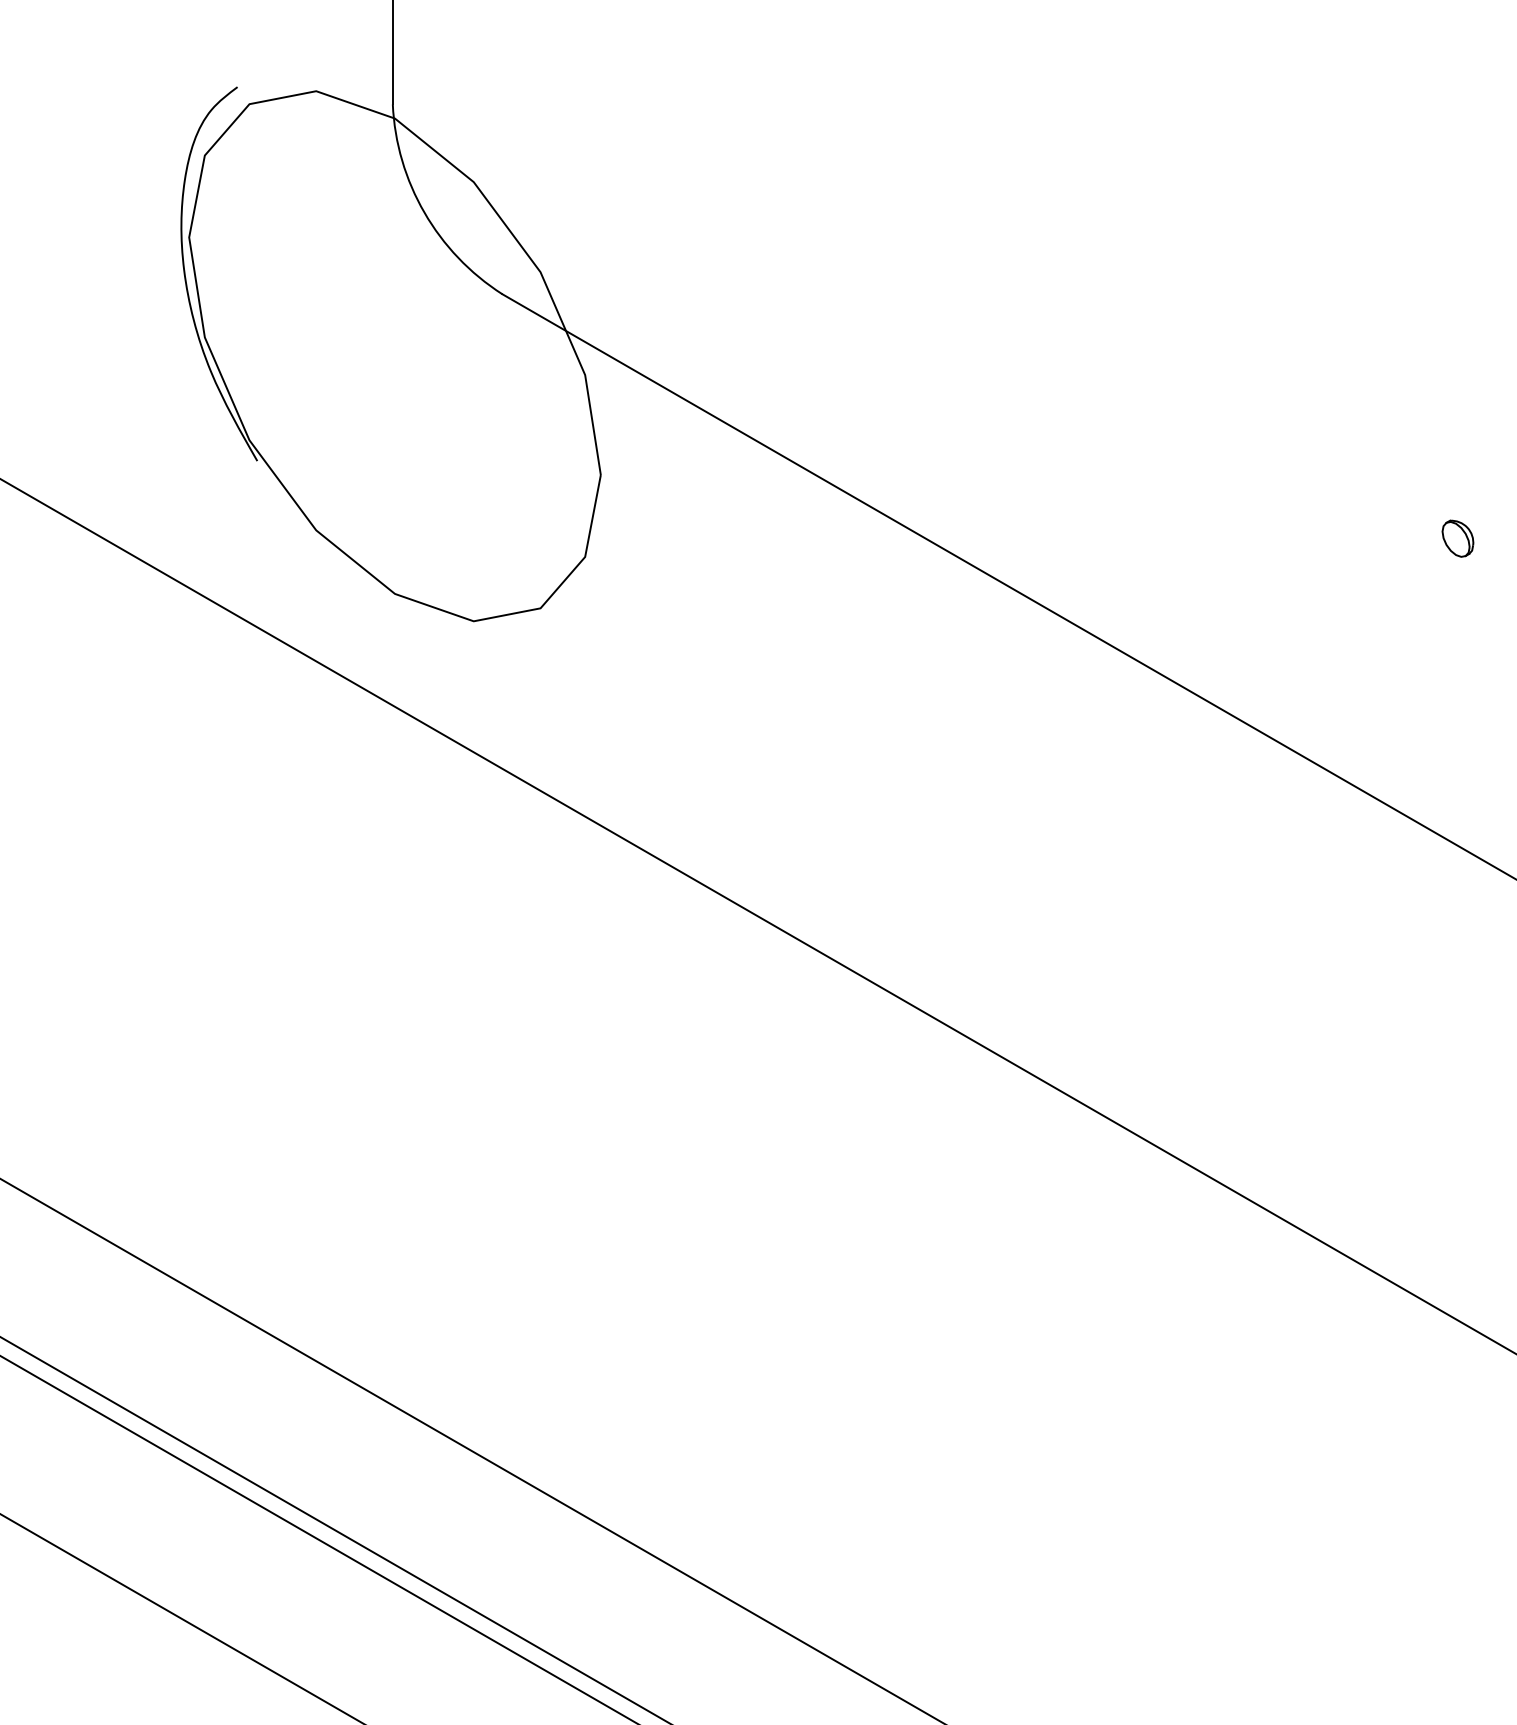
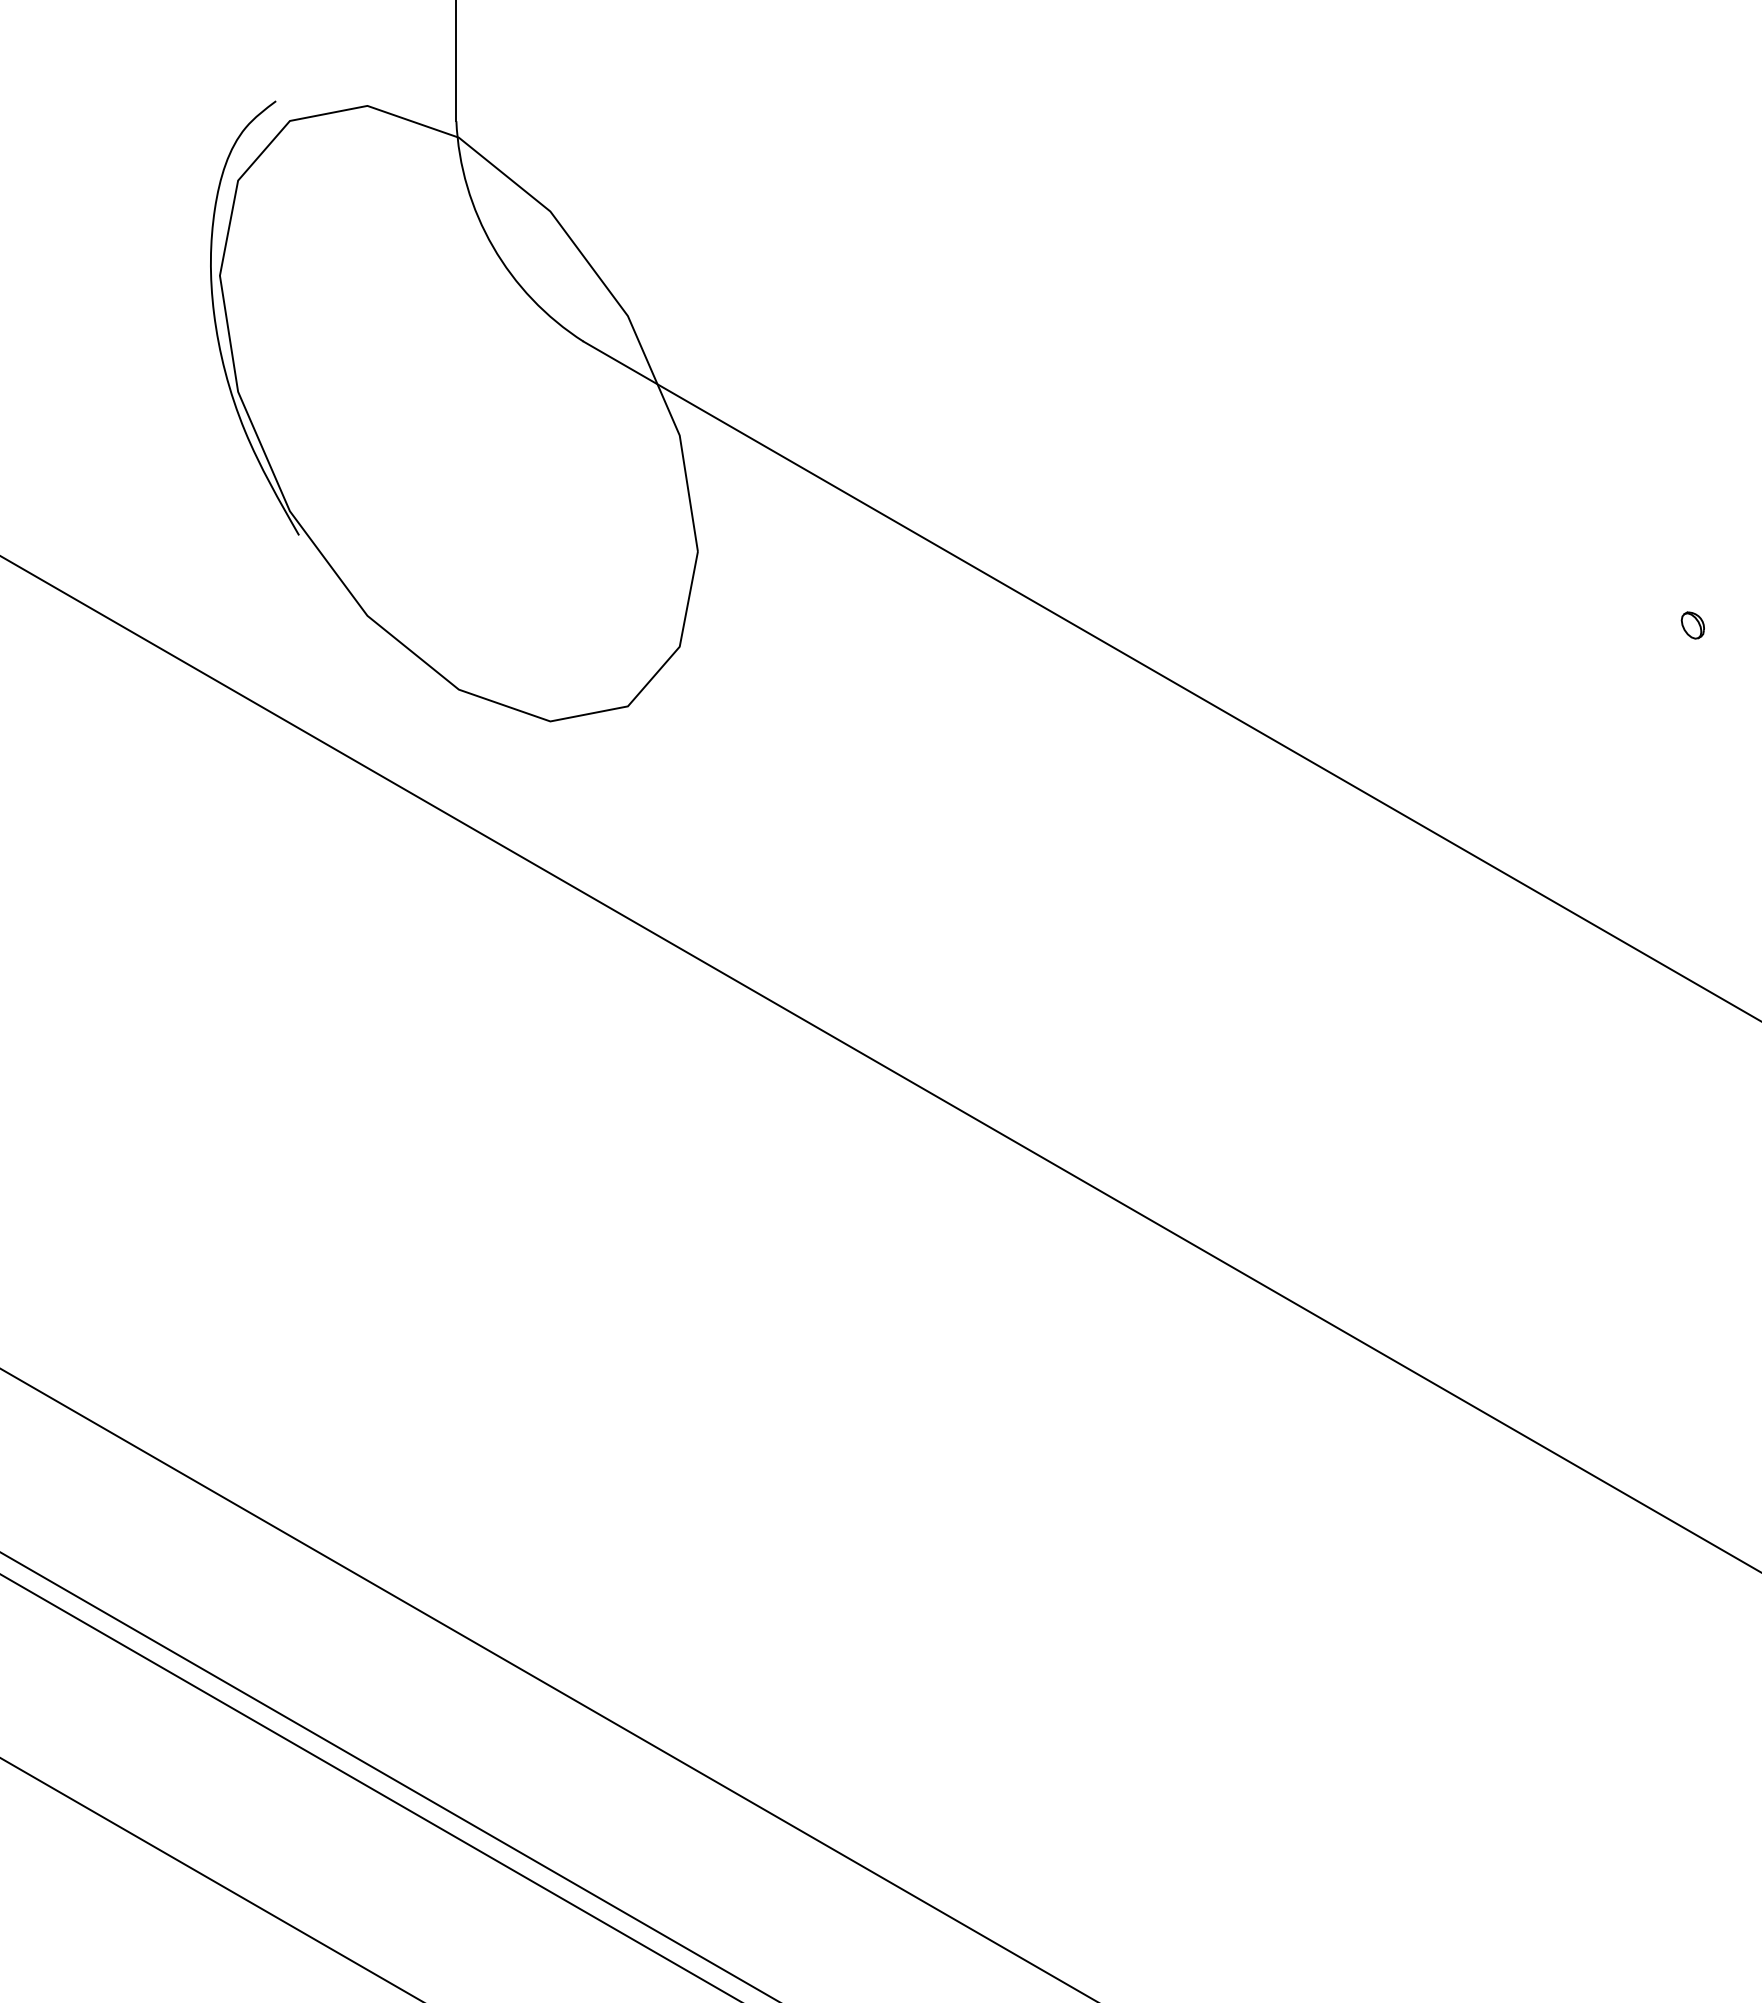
part: (1457, 538) -> (1692, 625), size x0.62

